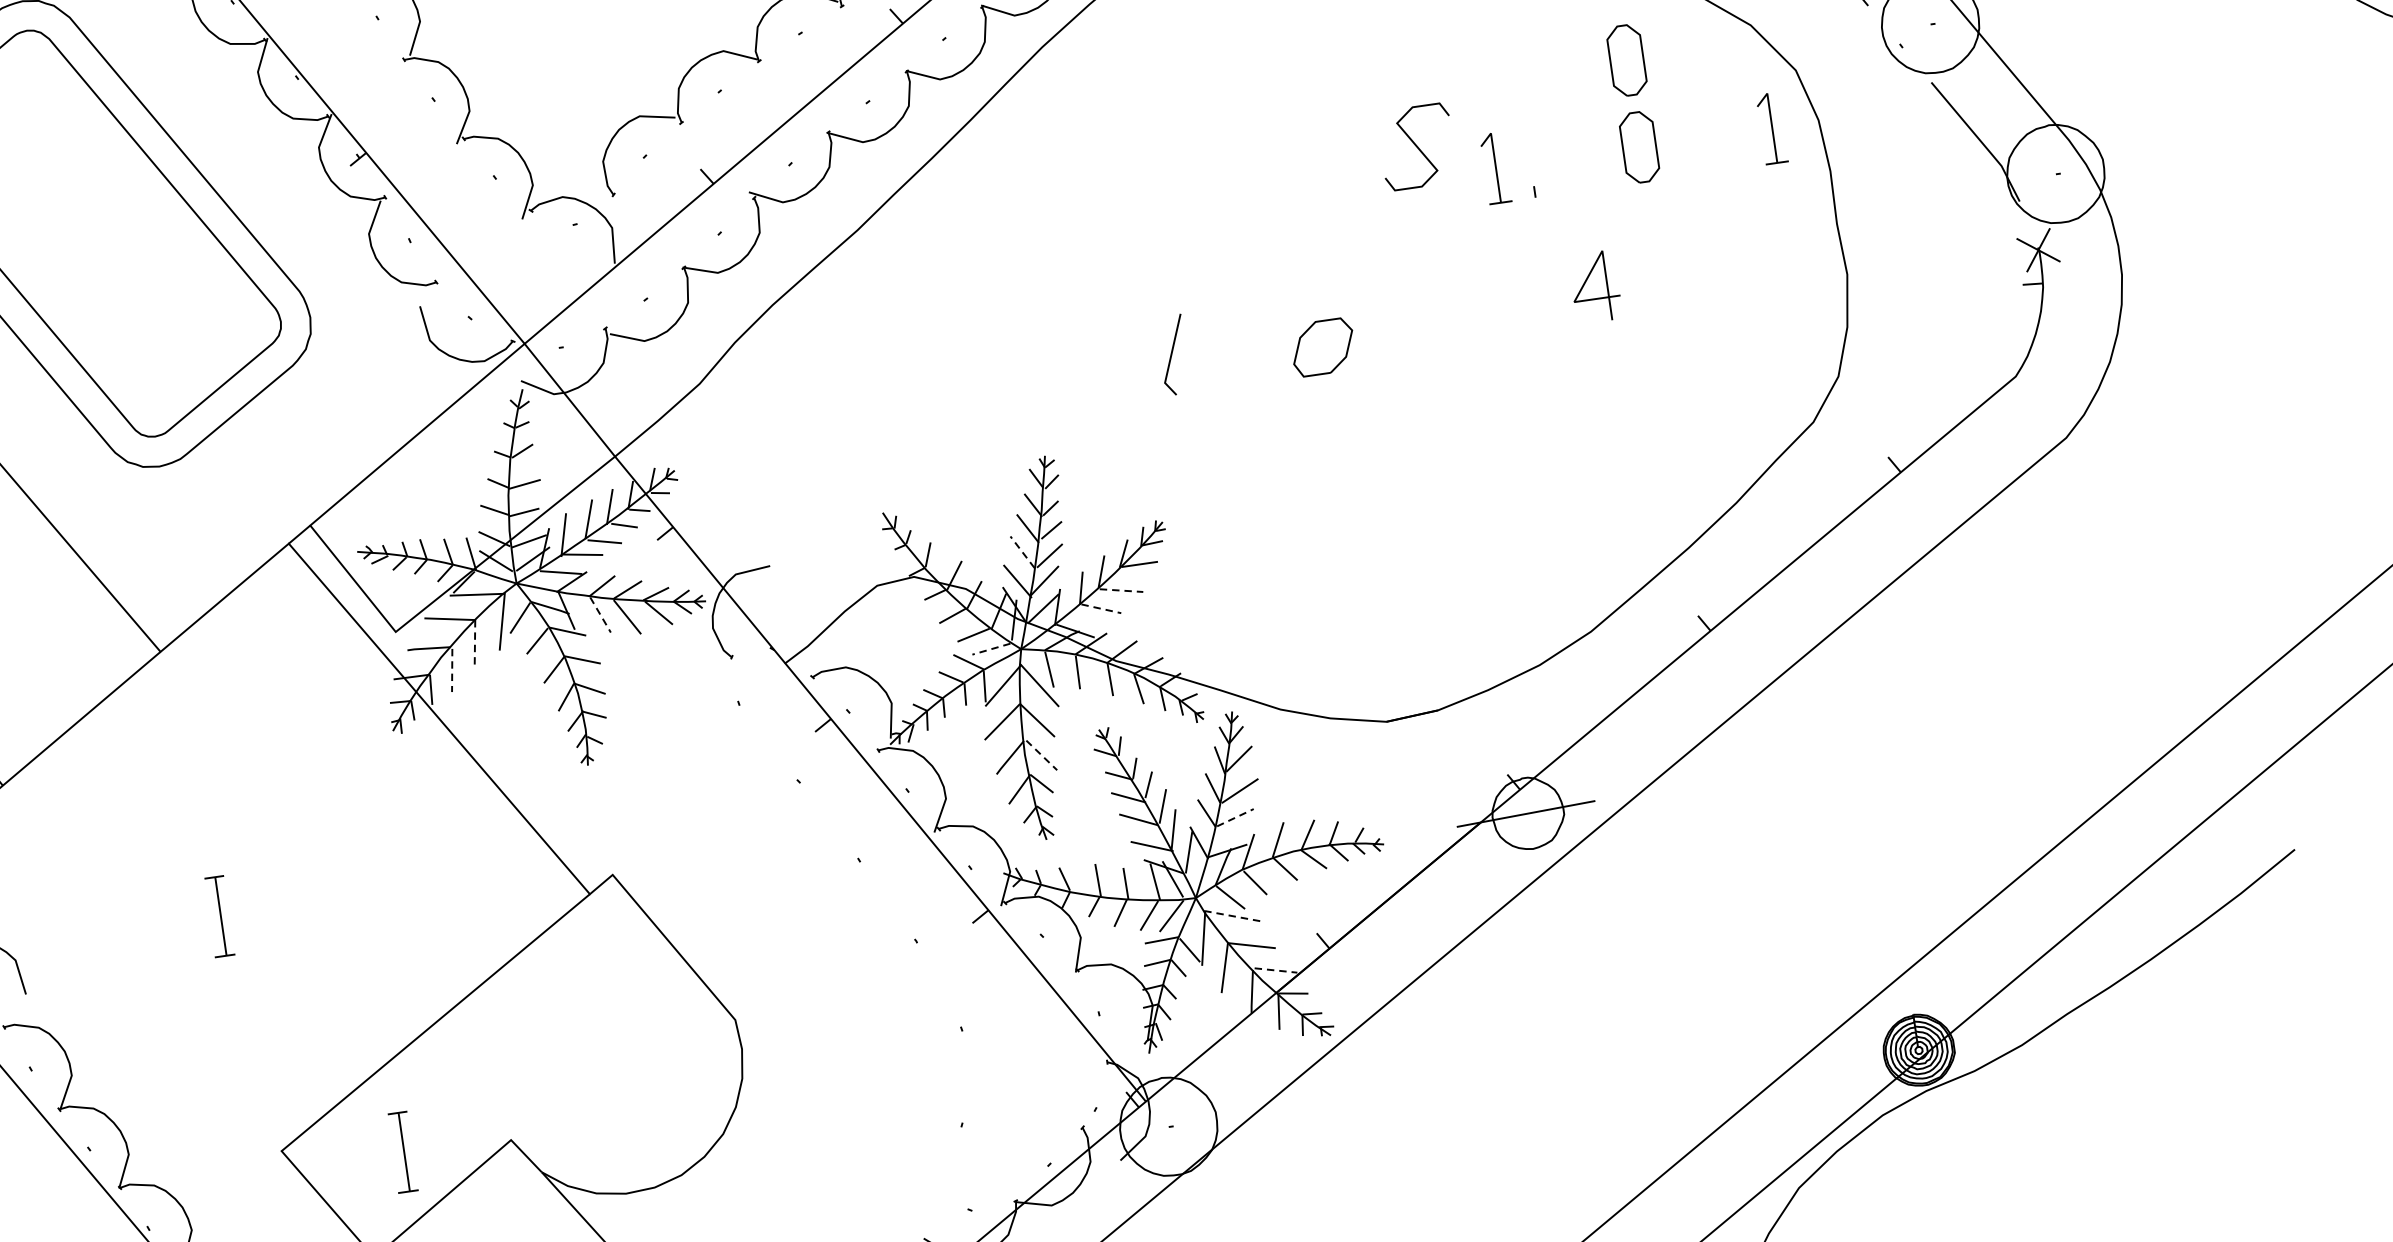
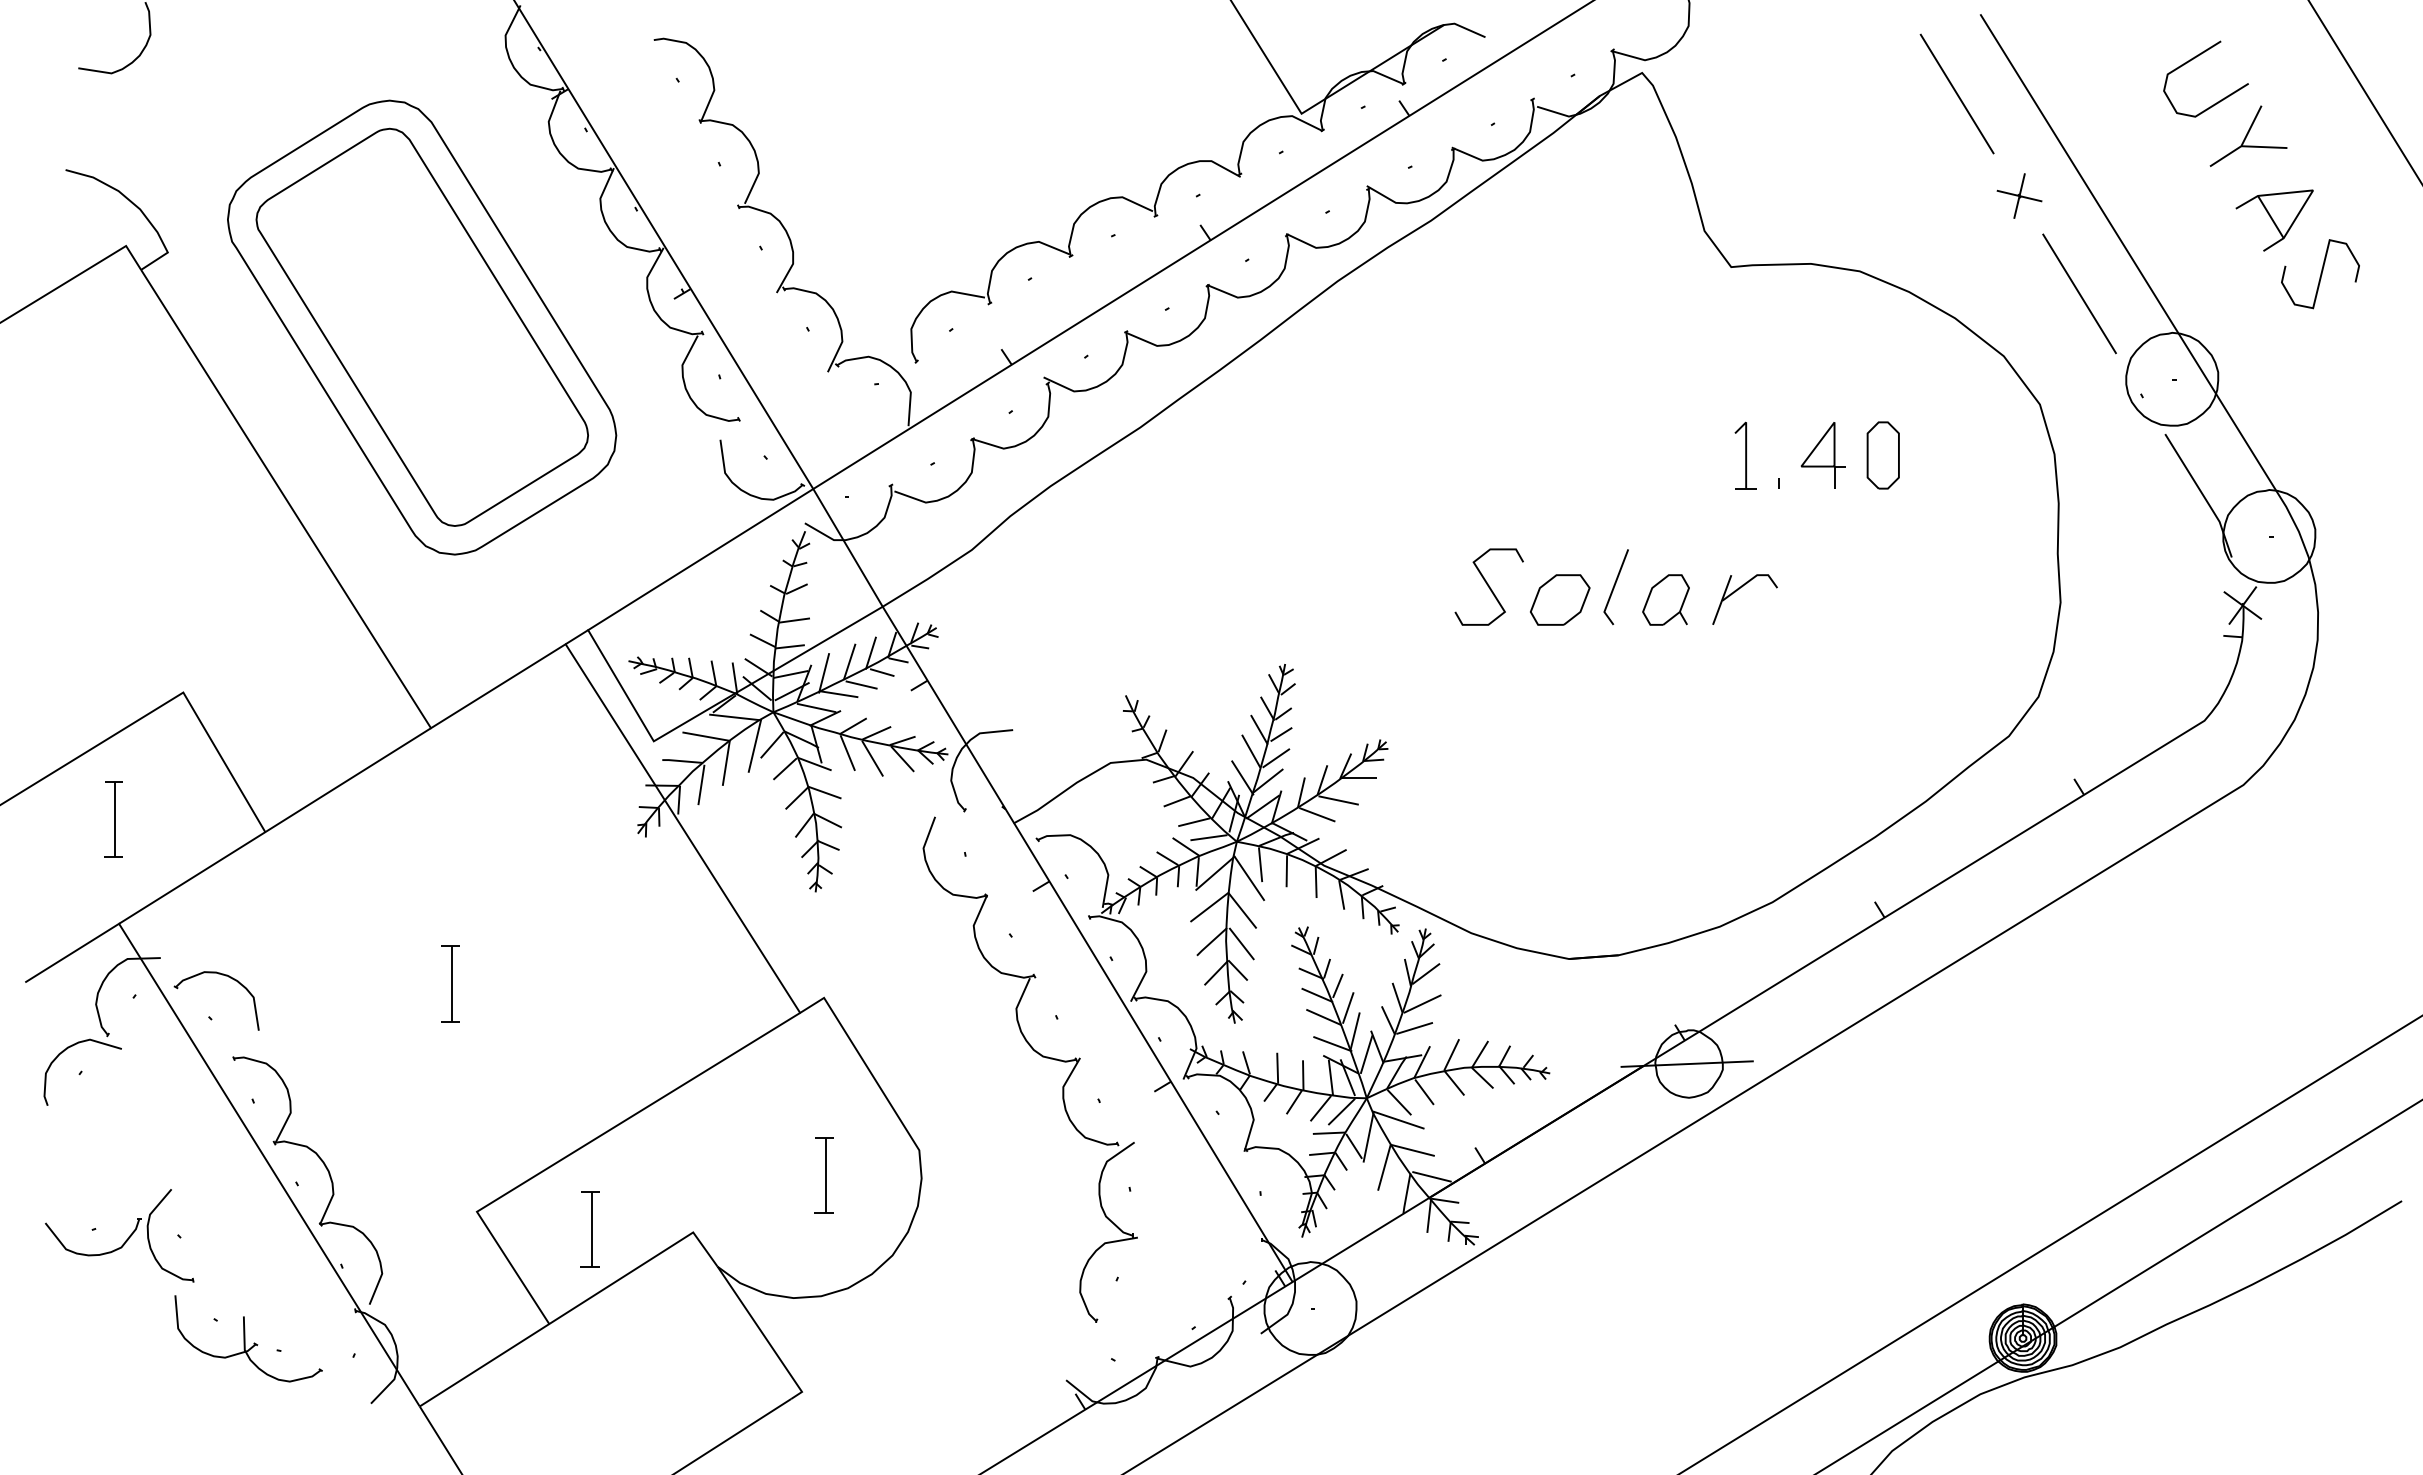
part: (1626, 60) -> (1882, 372), removed
part: (1771, 128) -> (2009, 455), removed
curve: (1416, 146) -> (1488, 586), moved
part: (1594, 287) -> (1822, 455), moved
part: (1508, 310) -> (1738, 590), added
part: (1433, 330) -> (1665, 599), added
line: (1172, 354) -> (1615, 586), moved
line: (1022, 552) -> (1251, 751), dashed -> solid
line: (1121, 590) -> (1338, 800), dashed -> solid
line: (1101, 608) -> (1317, 814), dashed -> solid
line: (600, 615) -> (847, 753), dashed -> solid
line: (475, 644) -> (726, 763), dashed -> solid
line: (990, 648) -> (1208, 837), dashed -> solid
line: (452, 671) -> (701, 785), dashed -> solid
line: (1042, 755) -> (1242, 944), dashed -> solid
line: (1236, 817) -> (1415, 1028), dashed -> solid
part: (846, 902) -> (1039, 1055), added
line: (1232, 915) -> (1398, 1119), dashed -> solid
line: (1276, 970) -> (1432, 1176), dashed -> solid
part: (638, 1060) -> (823, 1175), added

